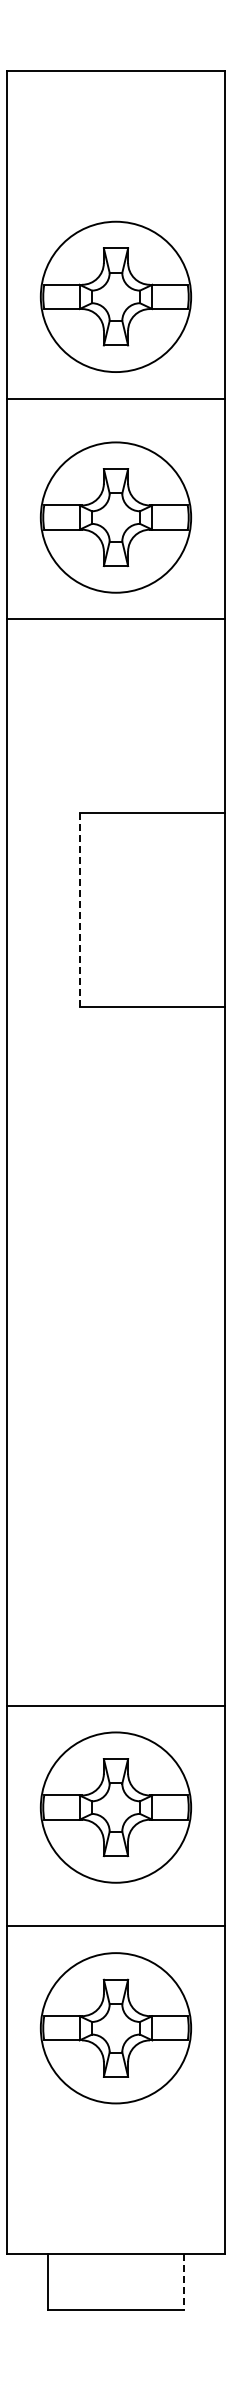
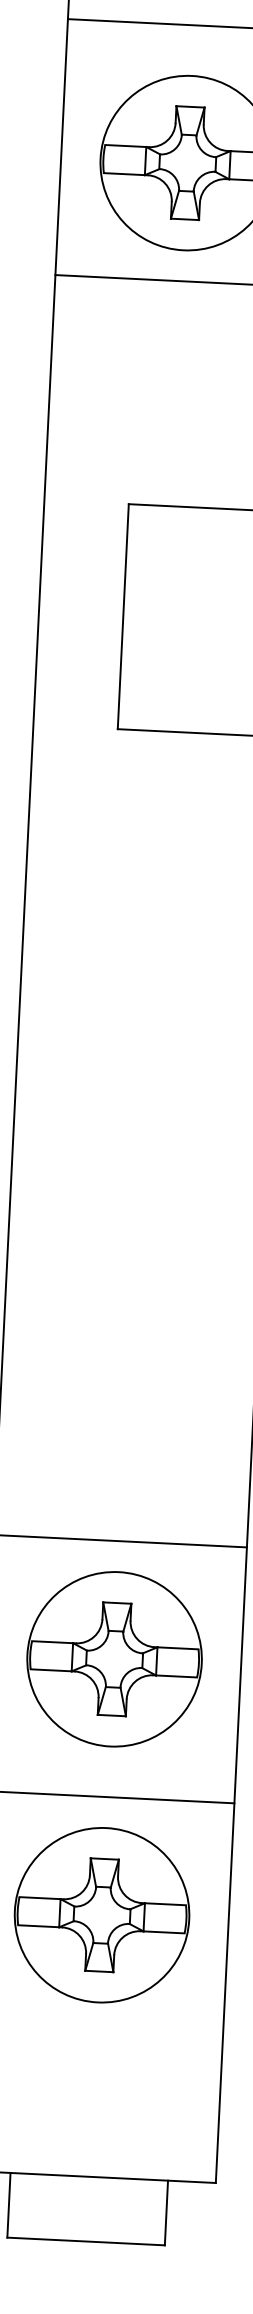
line: (79, 910) -> (123, 616), dashed -> solid
line: (183, 2281) -> (165, 2212), dashed -> solid

